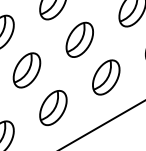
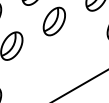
part: (106, 77) -> (75, 51), removed
part: (53, 107) -> (33, 76), removed

